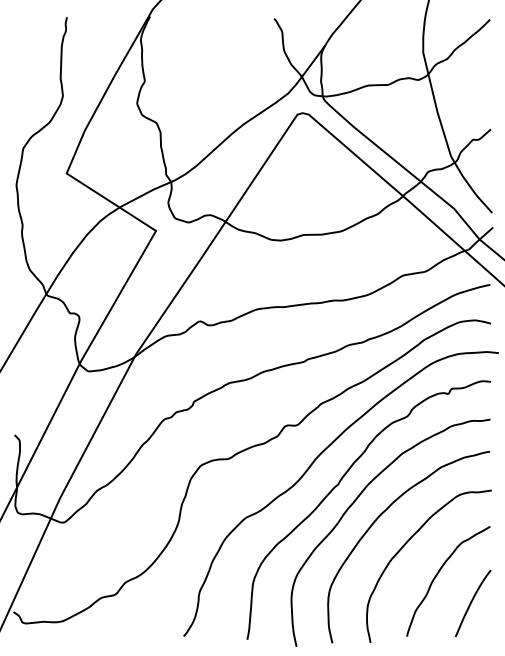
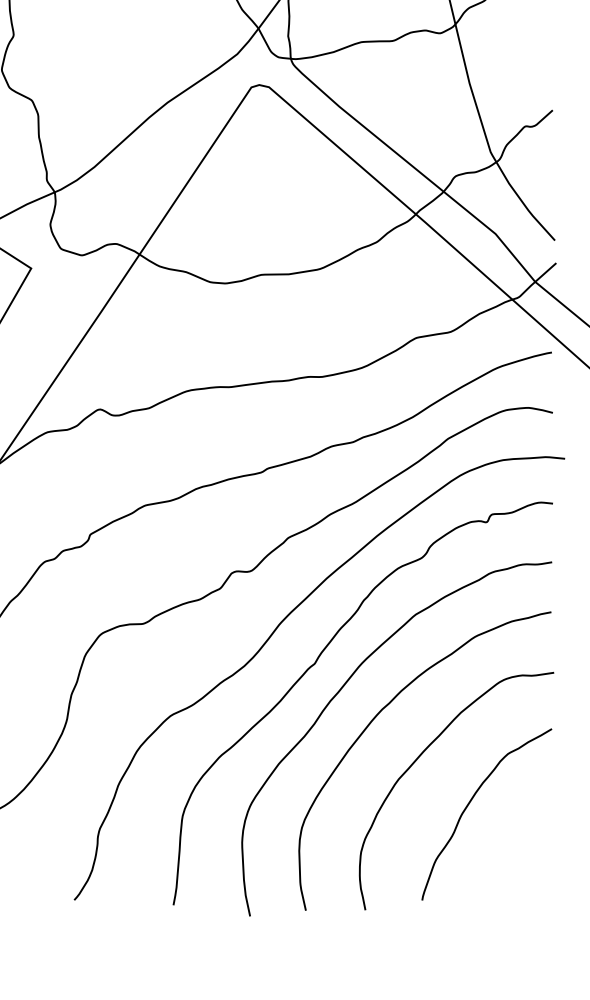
curve: (472, 602) -> (524, 847), removed

